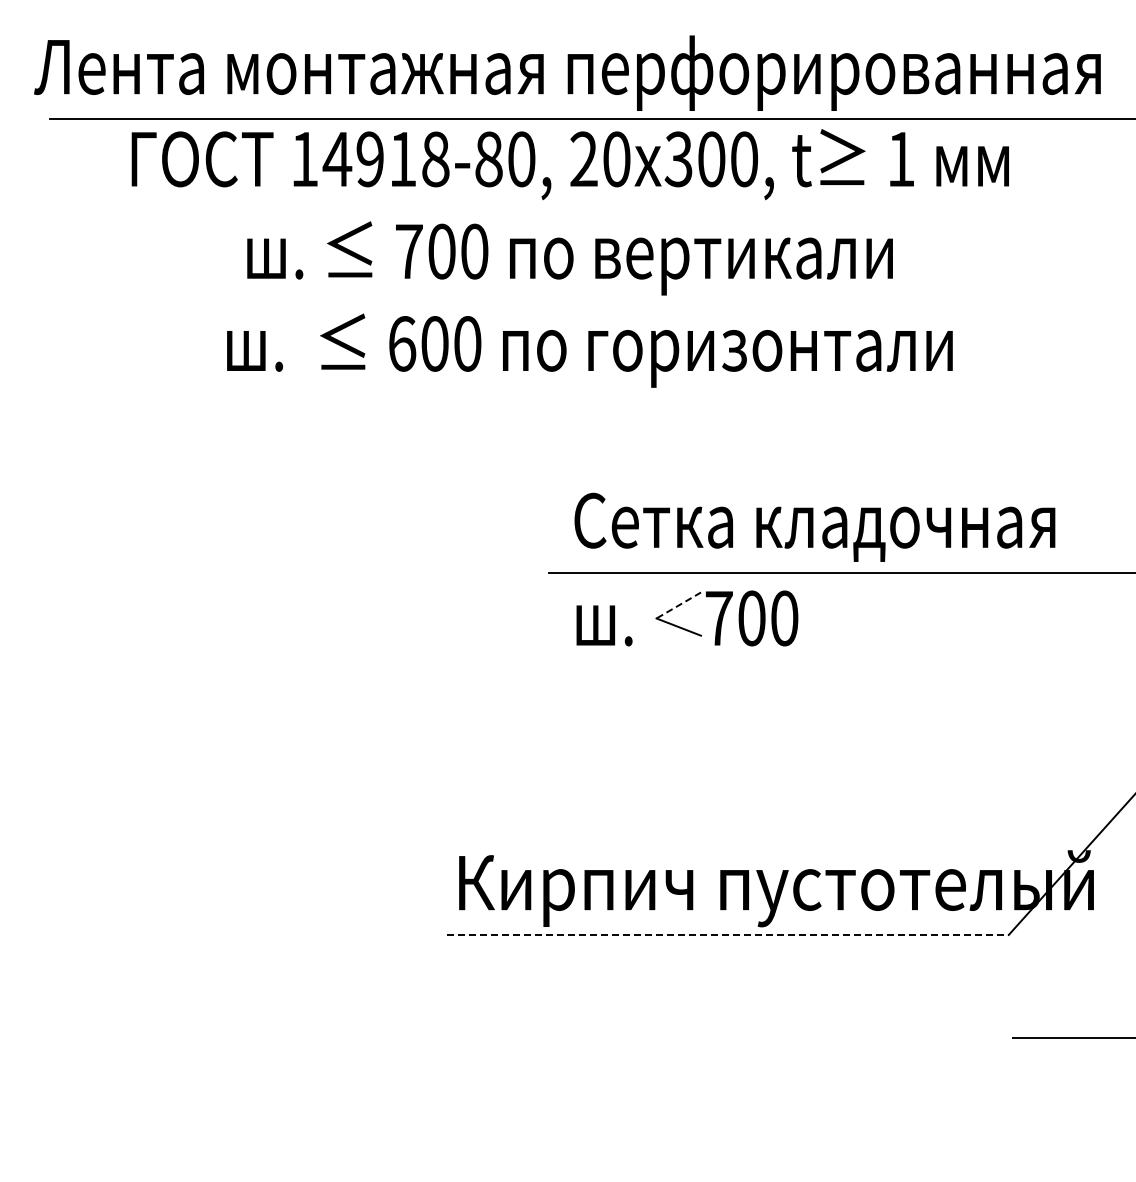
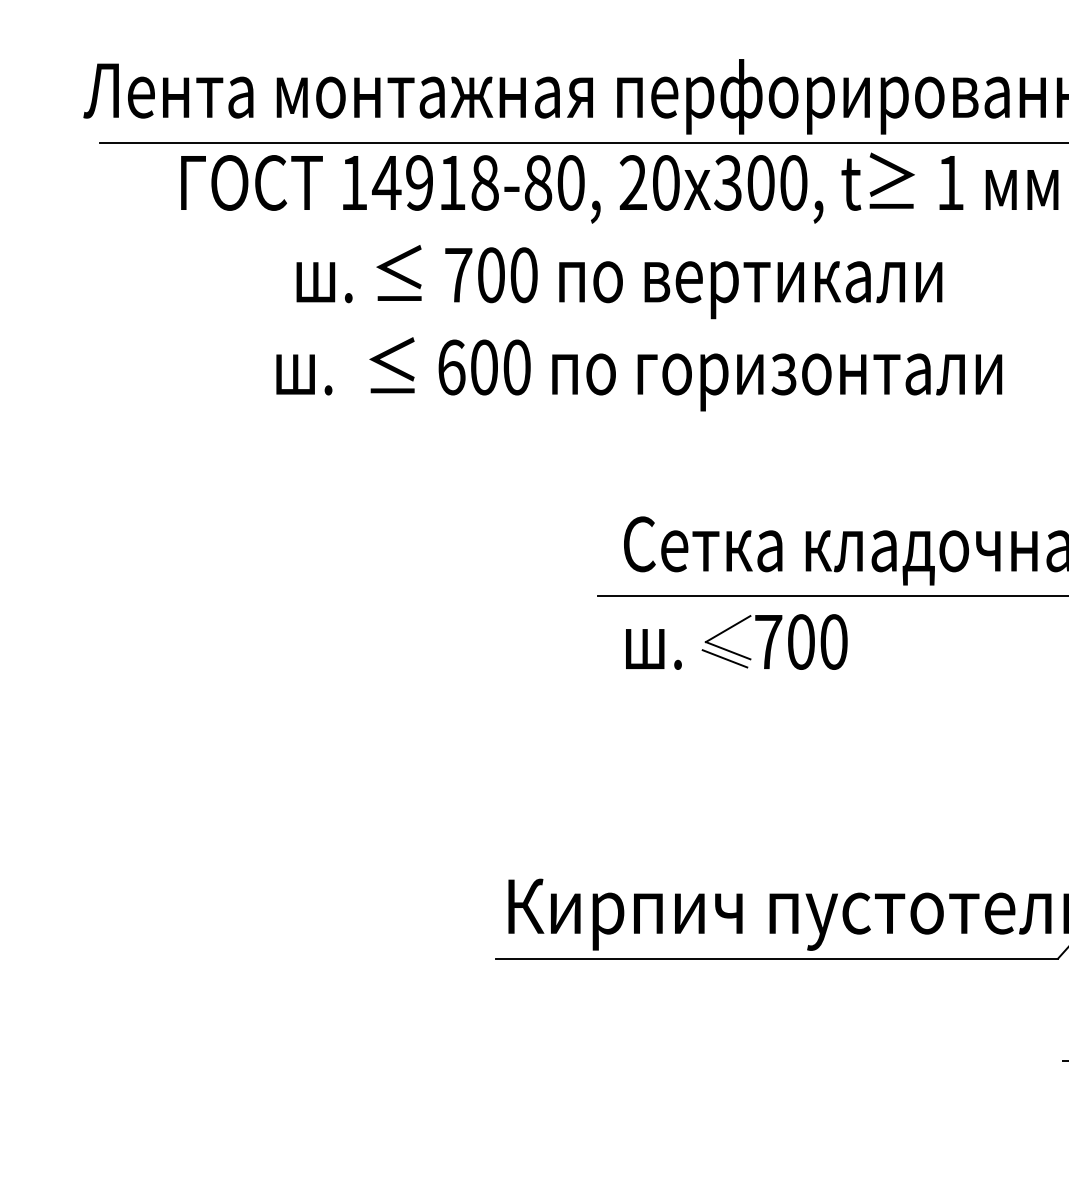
line: (678, 605) -> (727, 629), dashed -> solid
line: (675, 634) -> (724, 658), added
line: (728, 934) -> (777, 958), dashed -> solid

